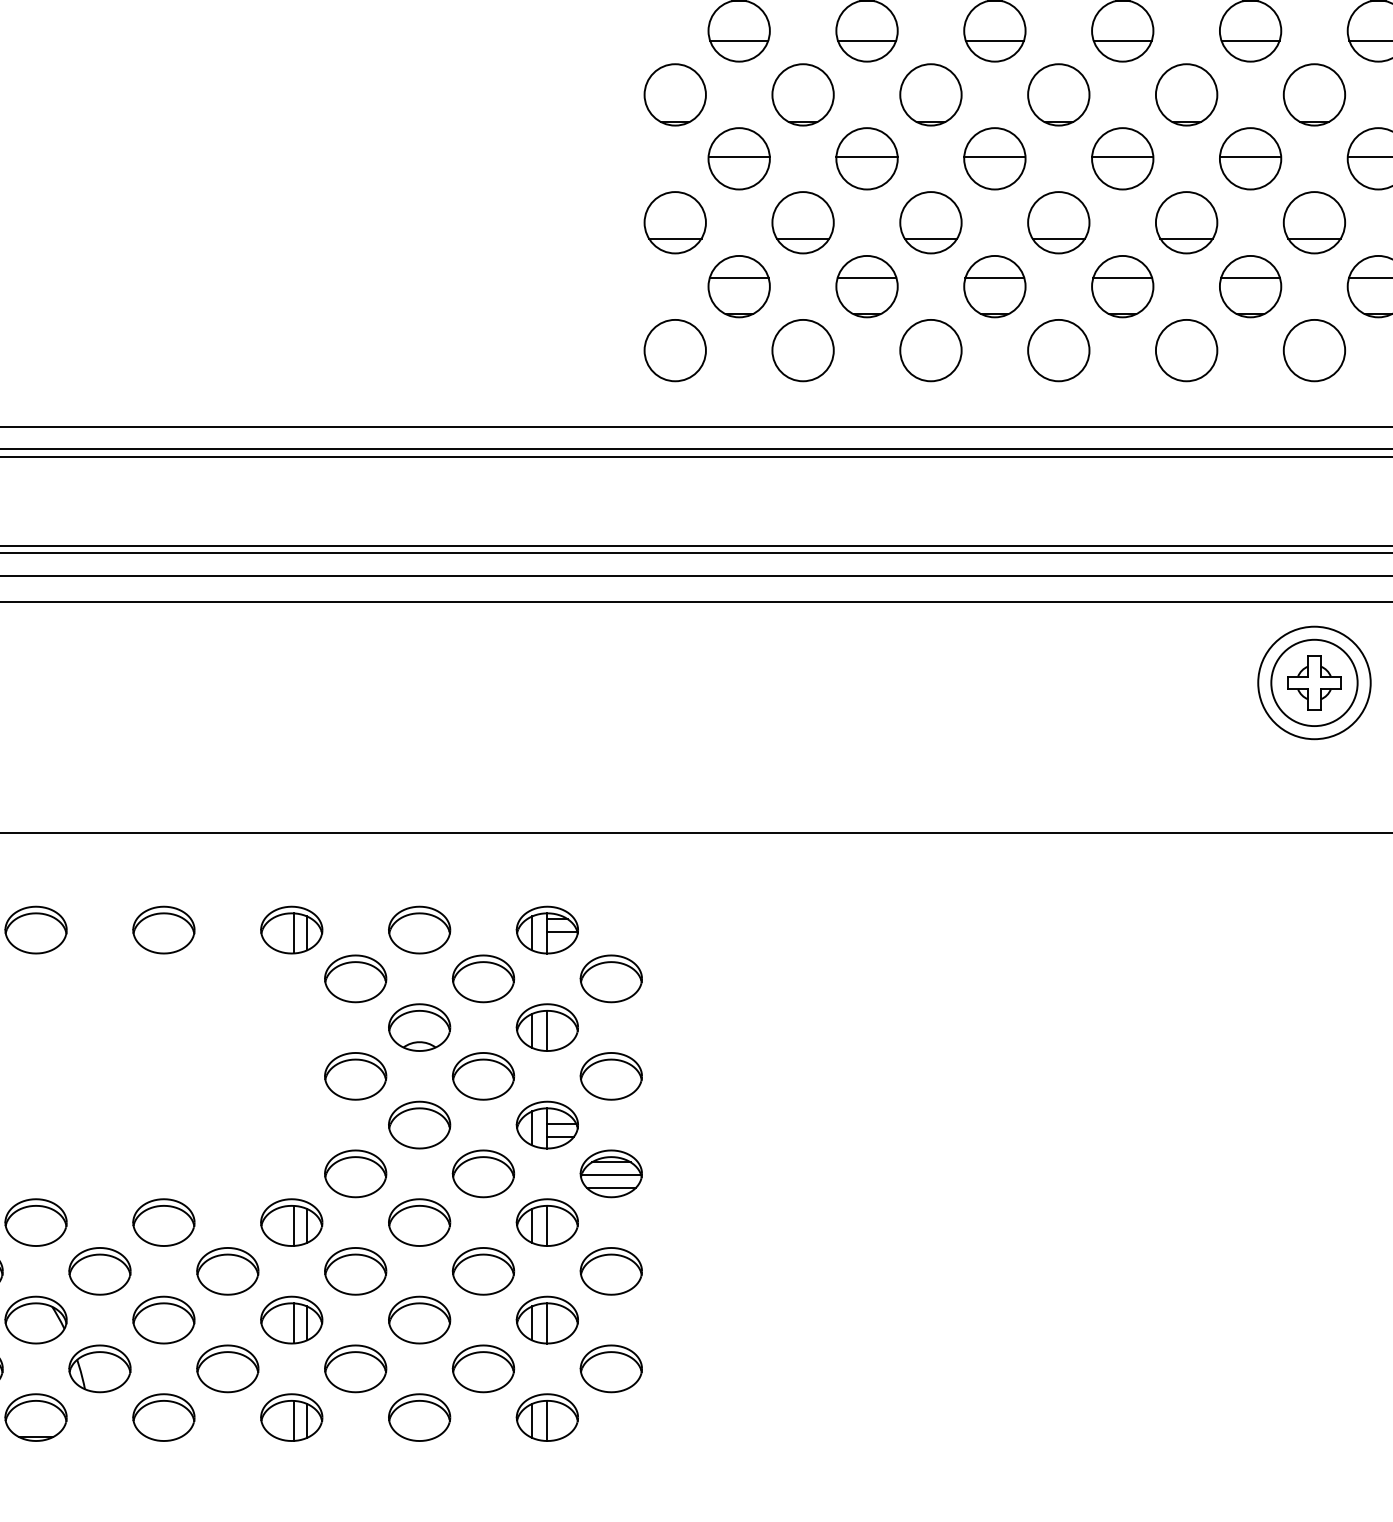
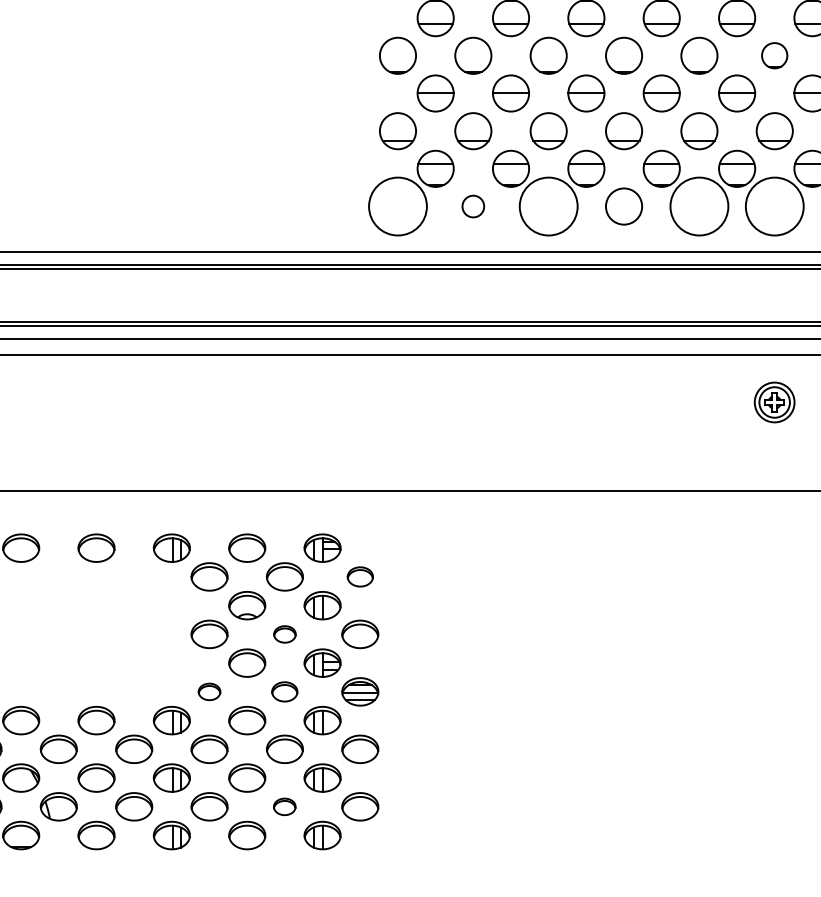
circle: (1313, 94) -> (774, 55), size x0.7
circle: (674, 350) -> (397, 206), size x1.6
circle: (803, 350) -> (473, 206), size x0.6
circle: (930, 350) -> (548, 206), size x1.6
circle: (1186, 350) -> (699, 206), size x1.6
circle: (1313, 350) -> (774, 206), size x1.6
part: (1313, 682) -> (774, 402), size x0.6
part: (611, 978) -> (360, 576), size x0.7
part: (482, 1076) -> (284, 634), size x0.6
part: (355, 1173) -> (209, 691), size x0.6
part: (482, 1173) -> (284, 691), size x0.7
part: (482, 1368) -> (284, 806), size x0.6

